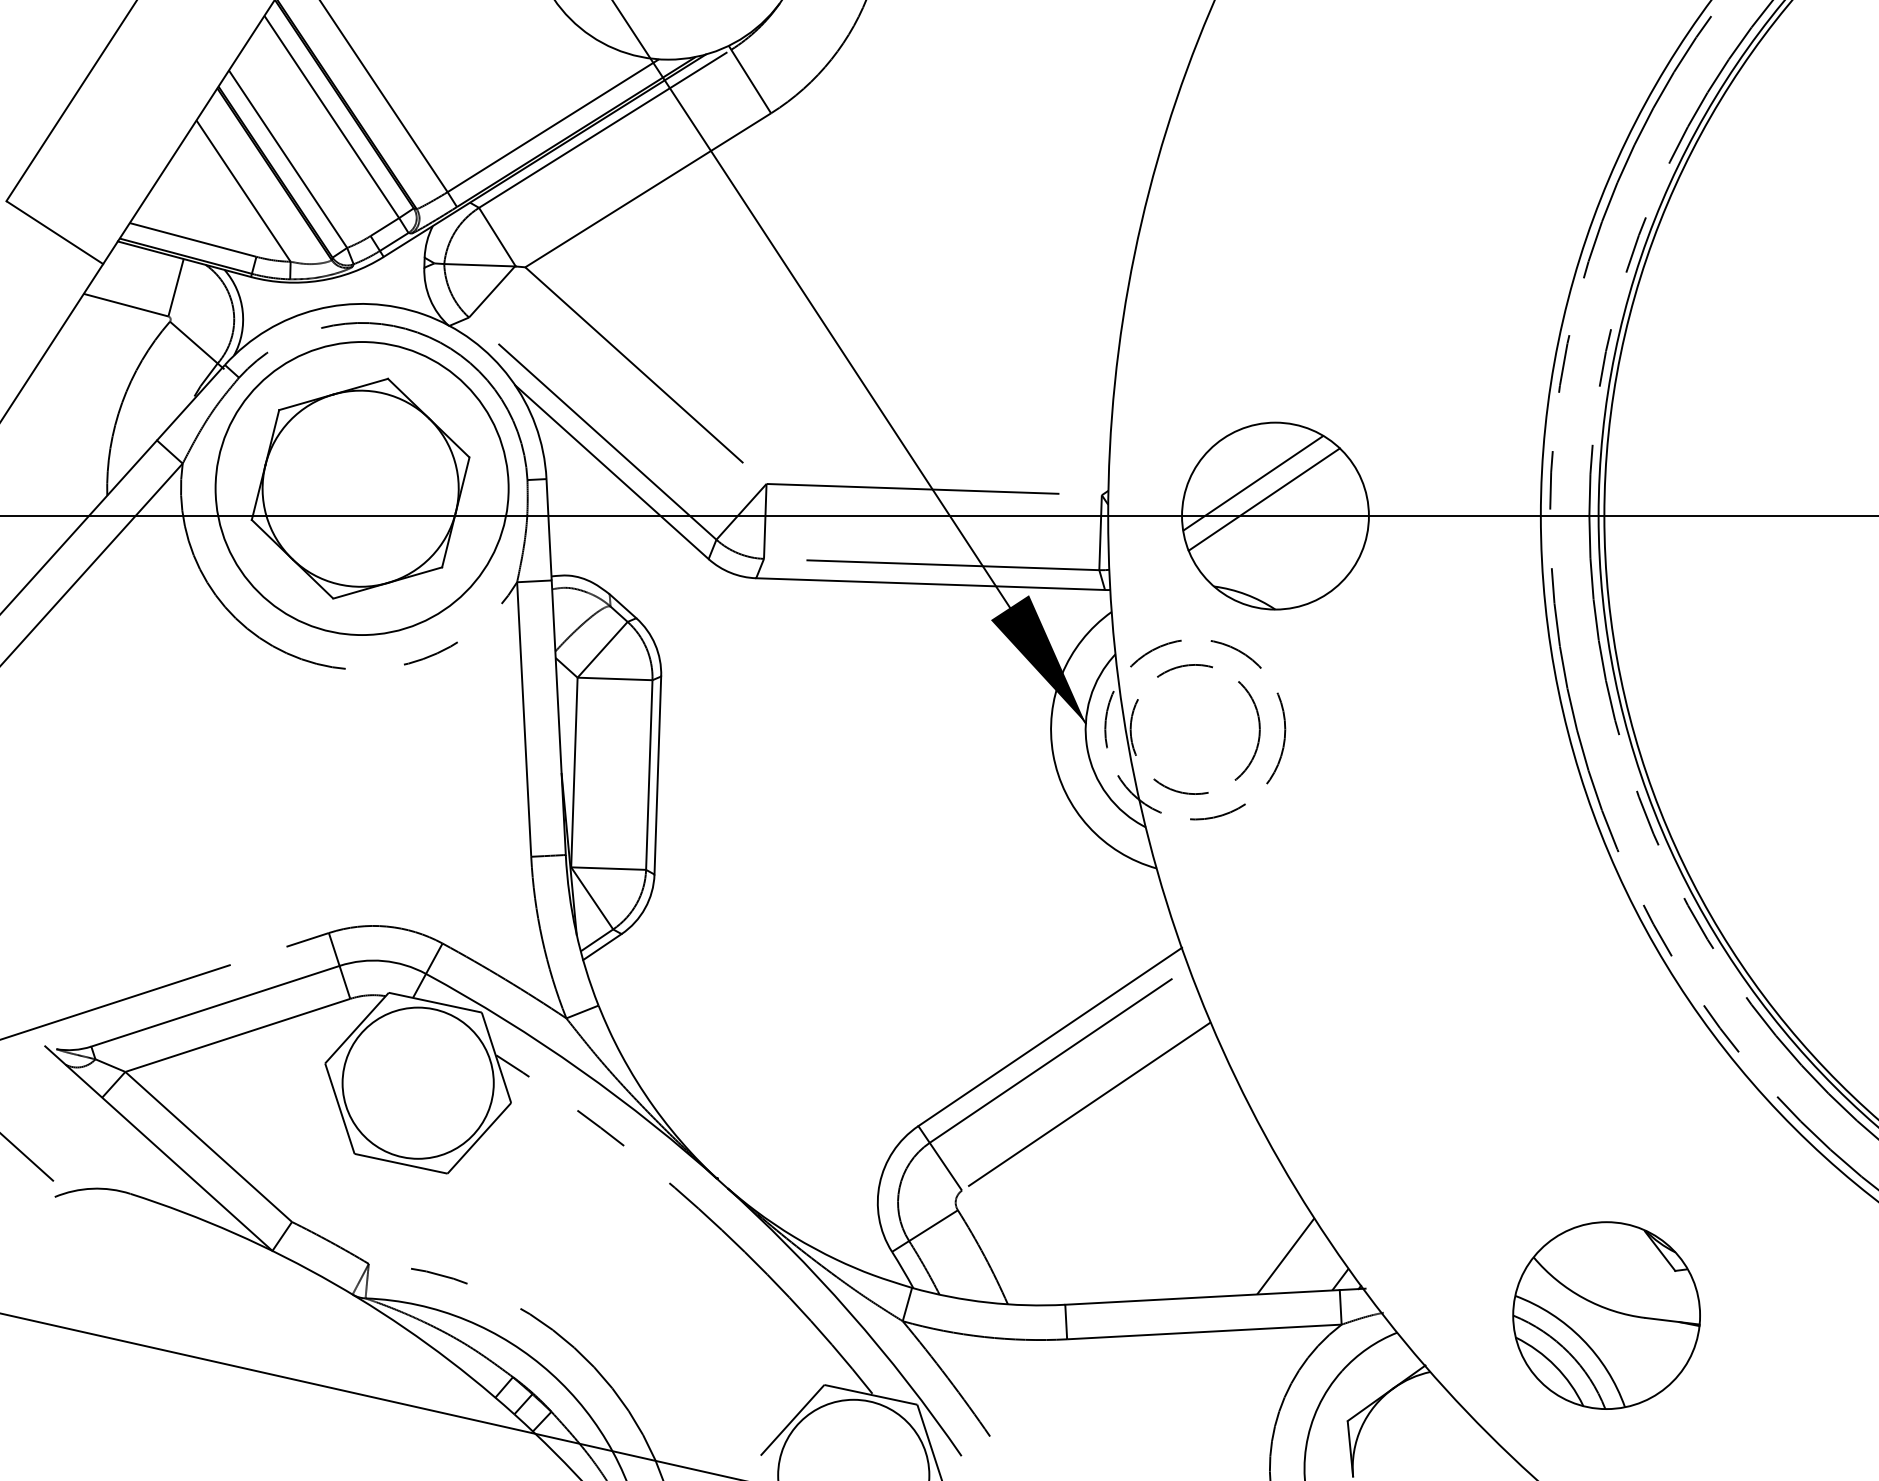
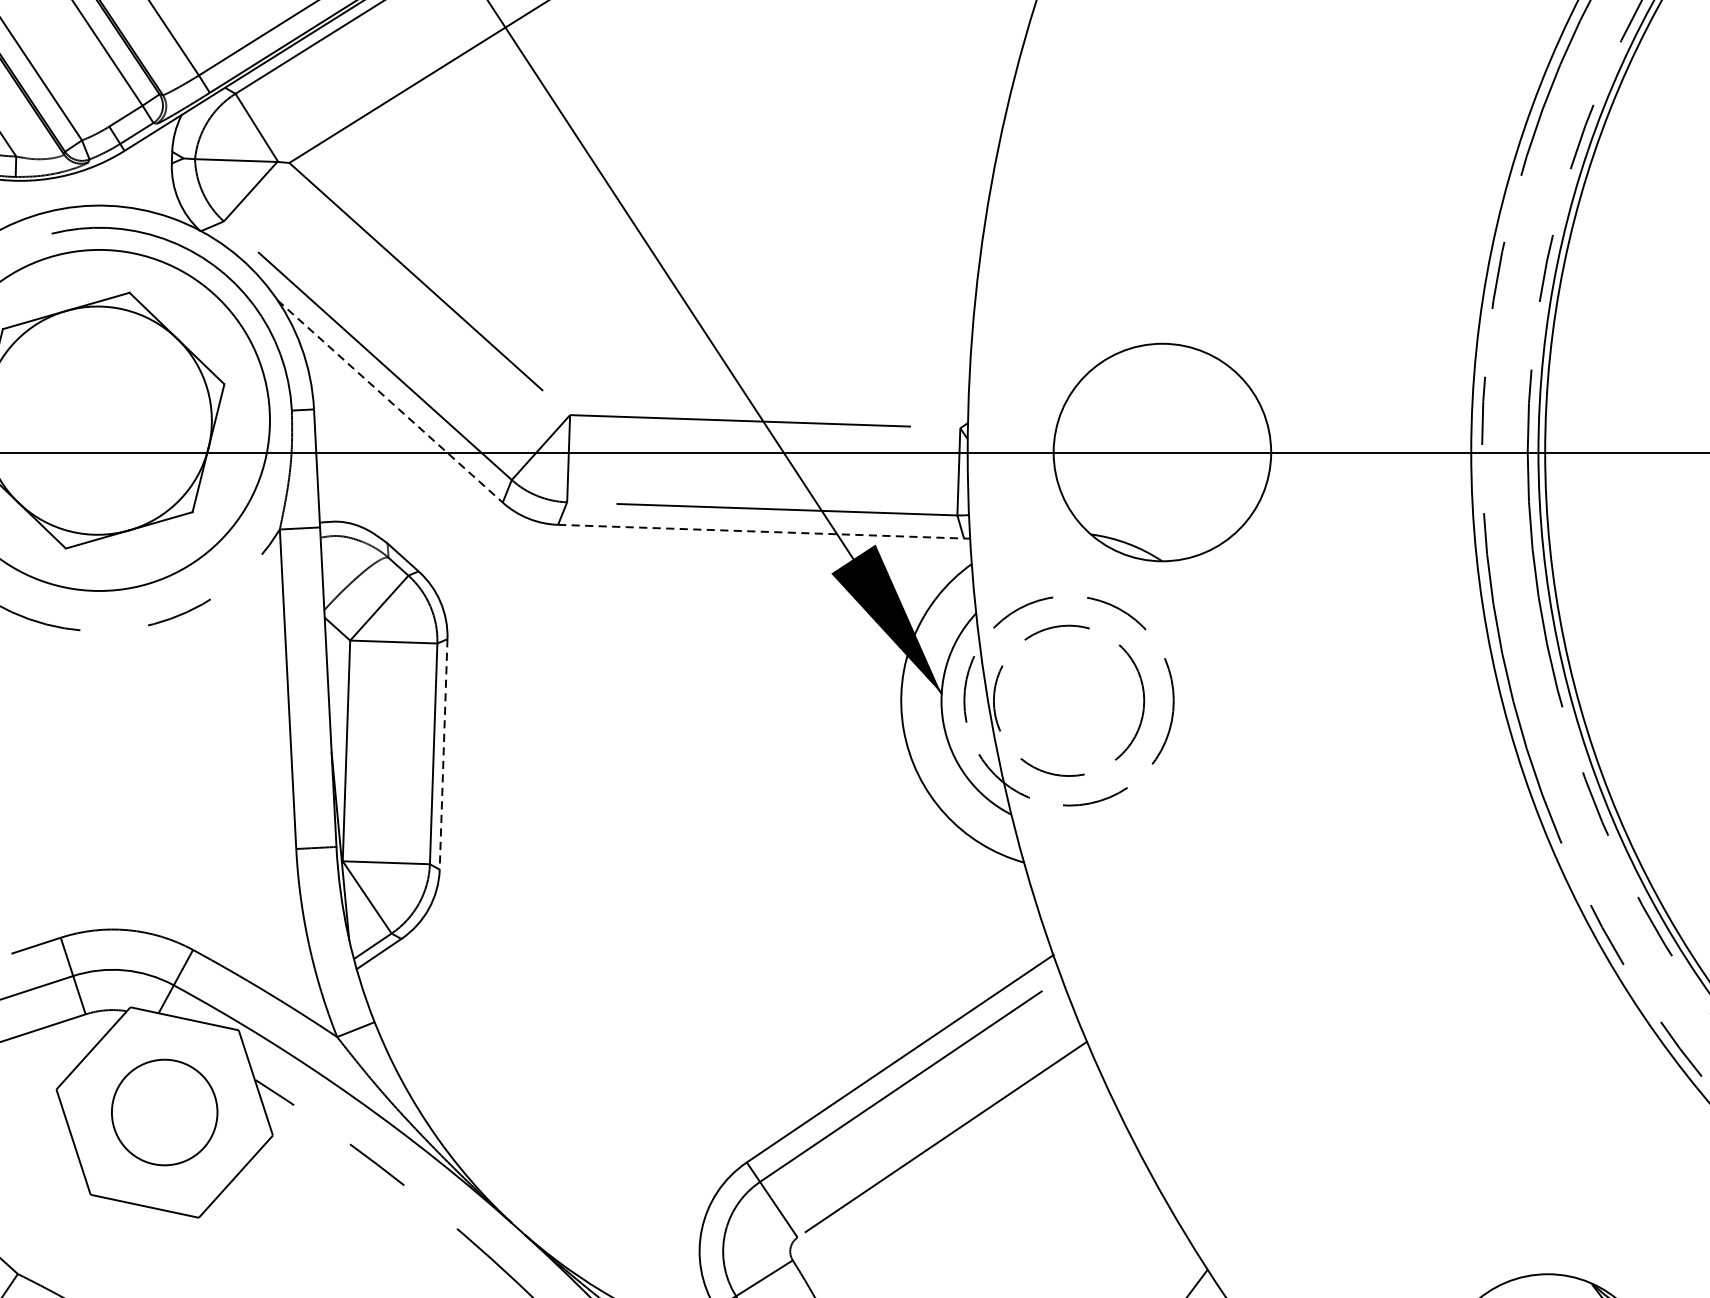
line: (611, 472) -> (389, 401), solid -> dashed
line: (1253, 482) -> (1136, 413), removed
line: (1263, 499) -> (1148, 433), removed
line: (930, 584) -> (760, 532), solid -> dashed
line: (657, 776) -> (443, 755), solid -> dashed
circle: (417, 1082) -> (163, 1111), size x0.6

